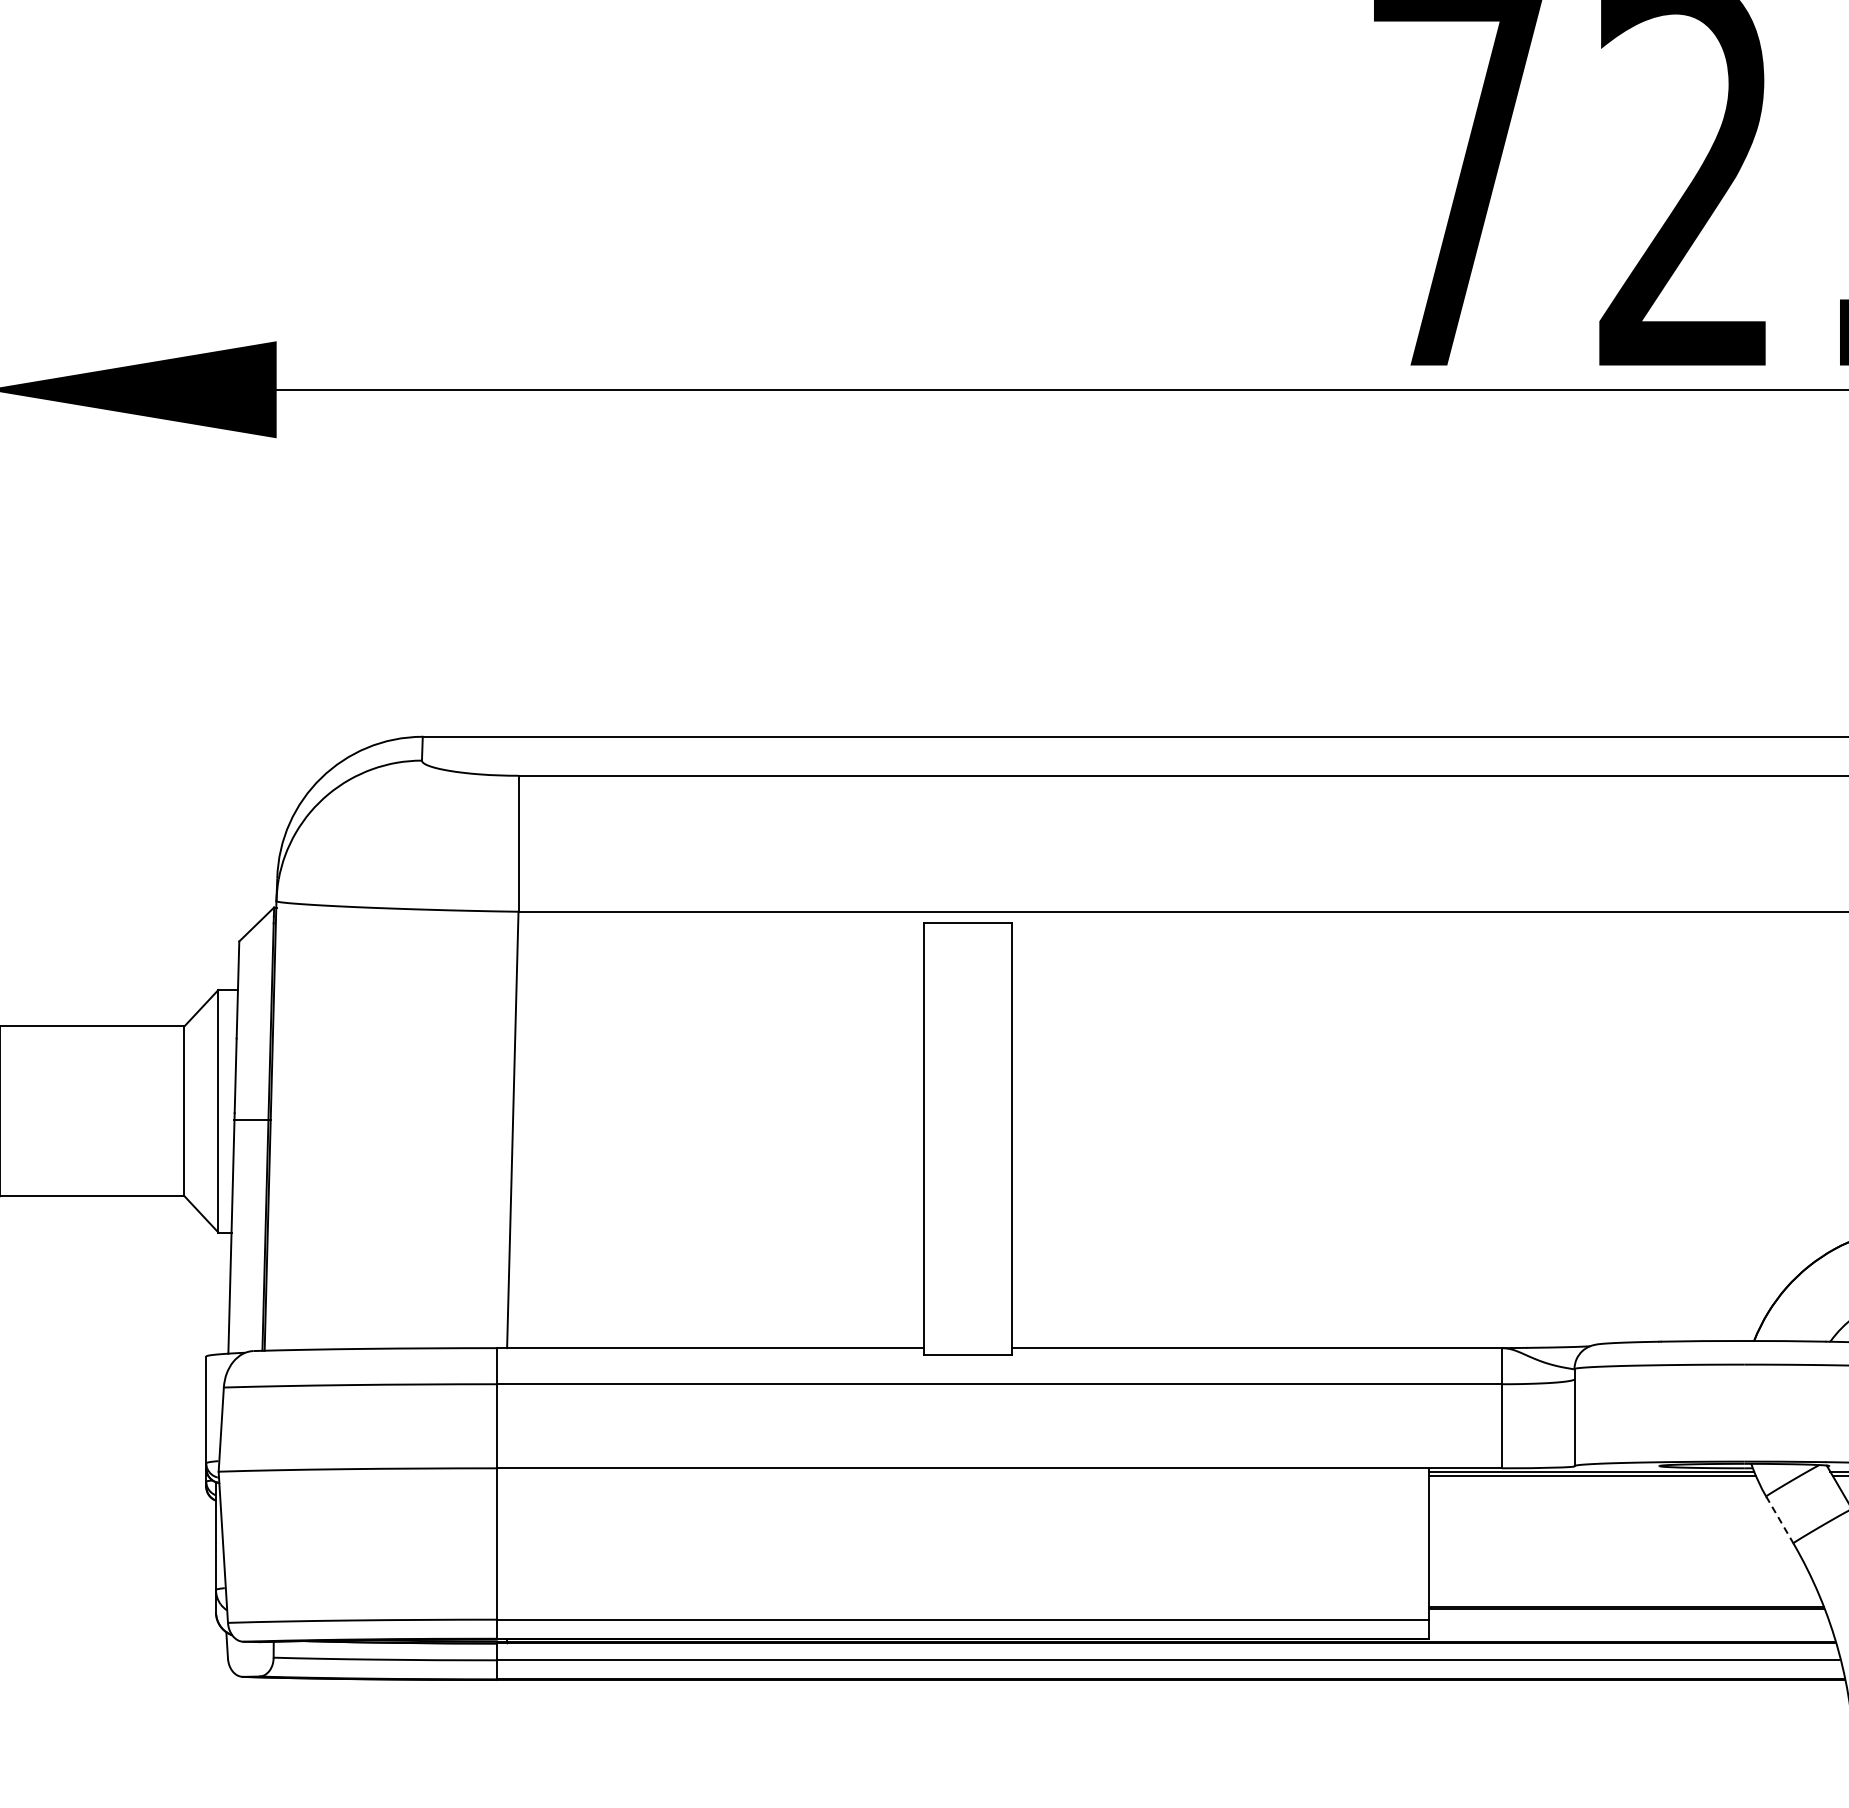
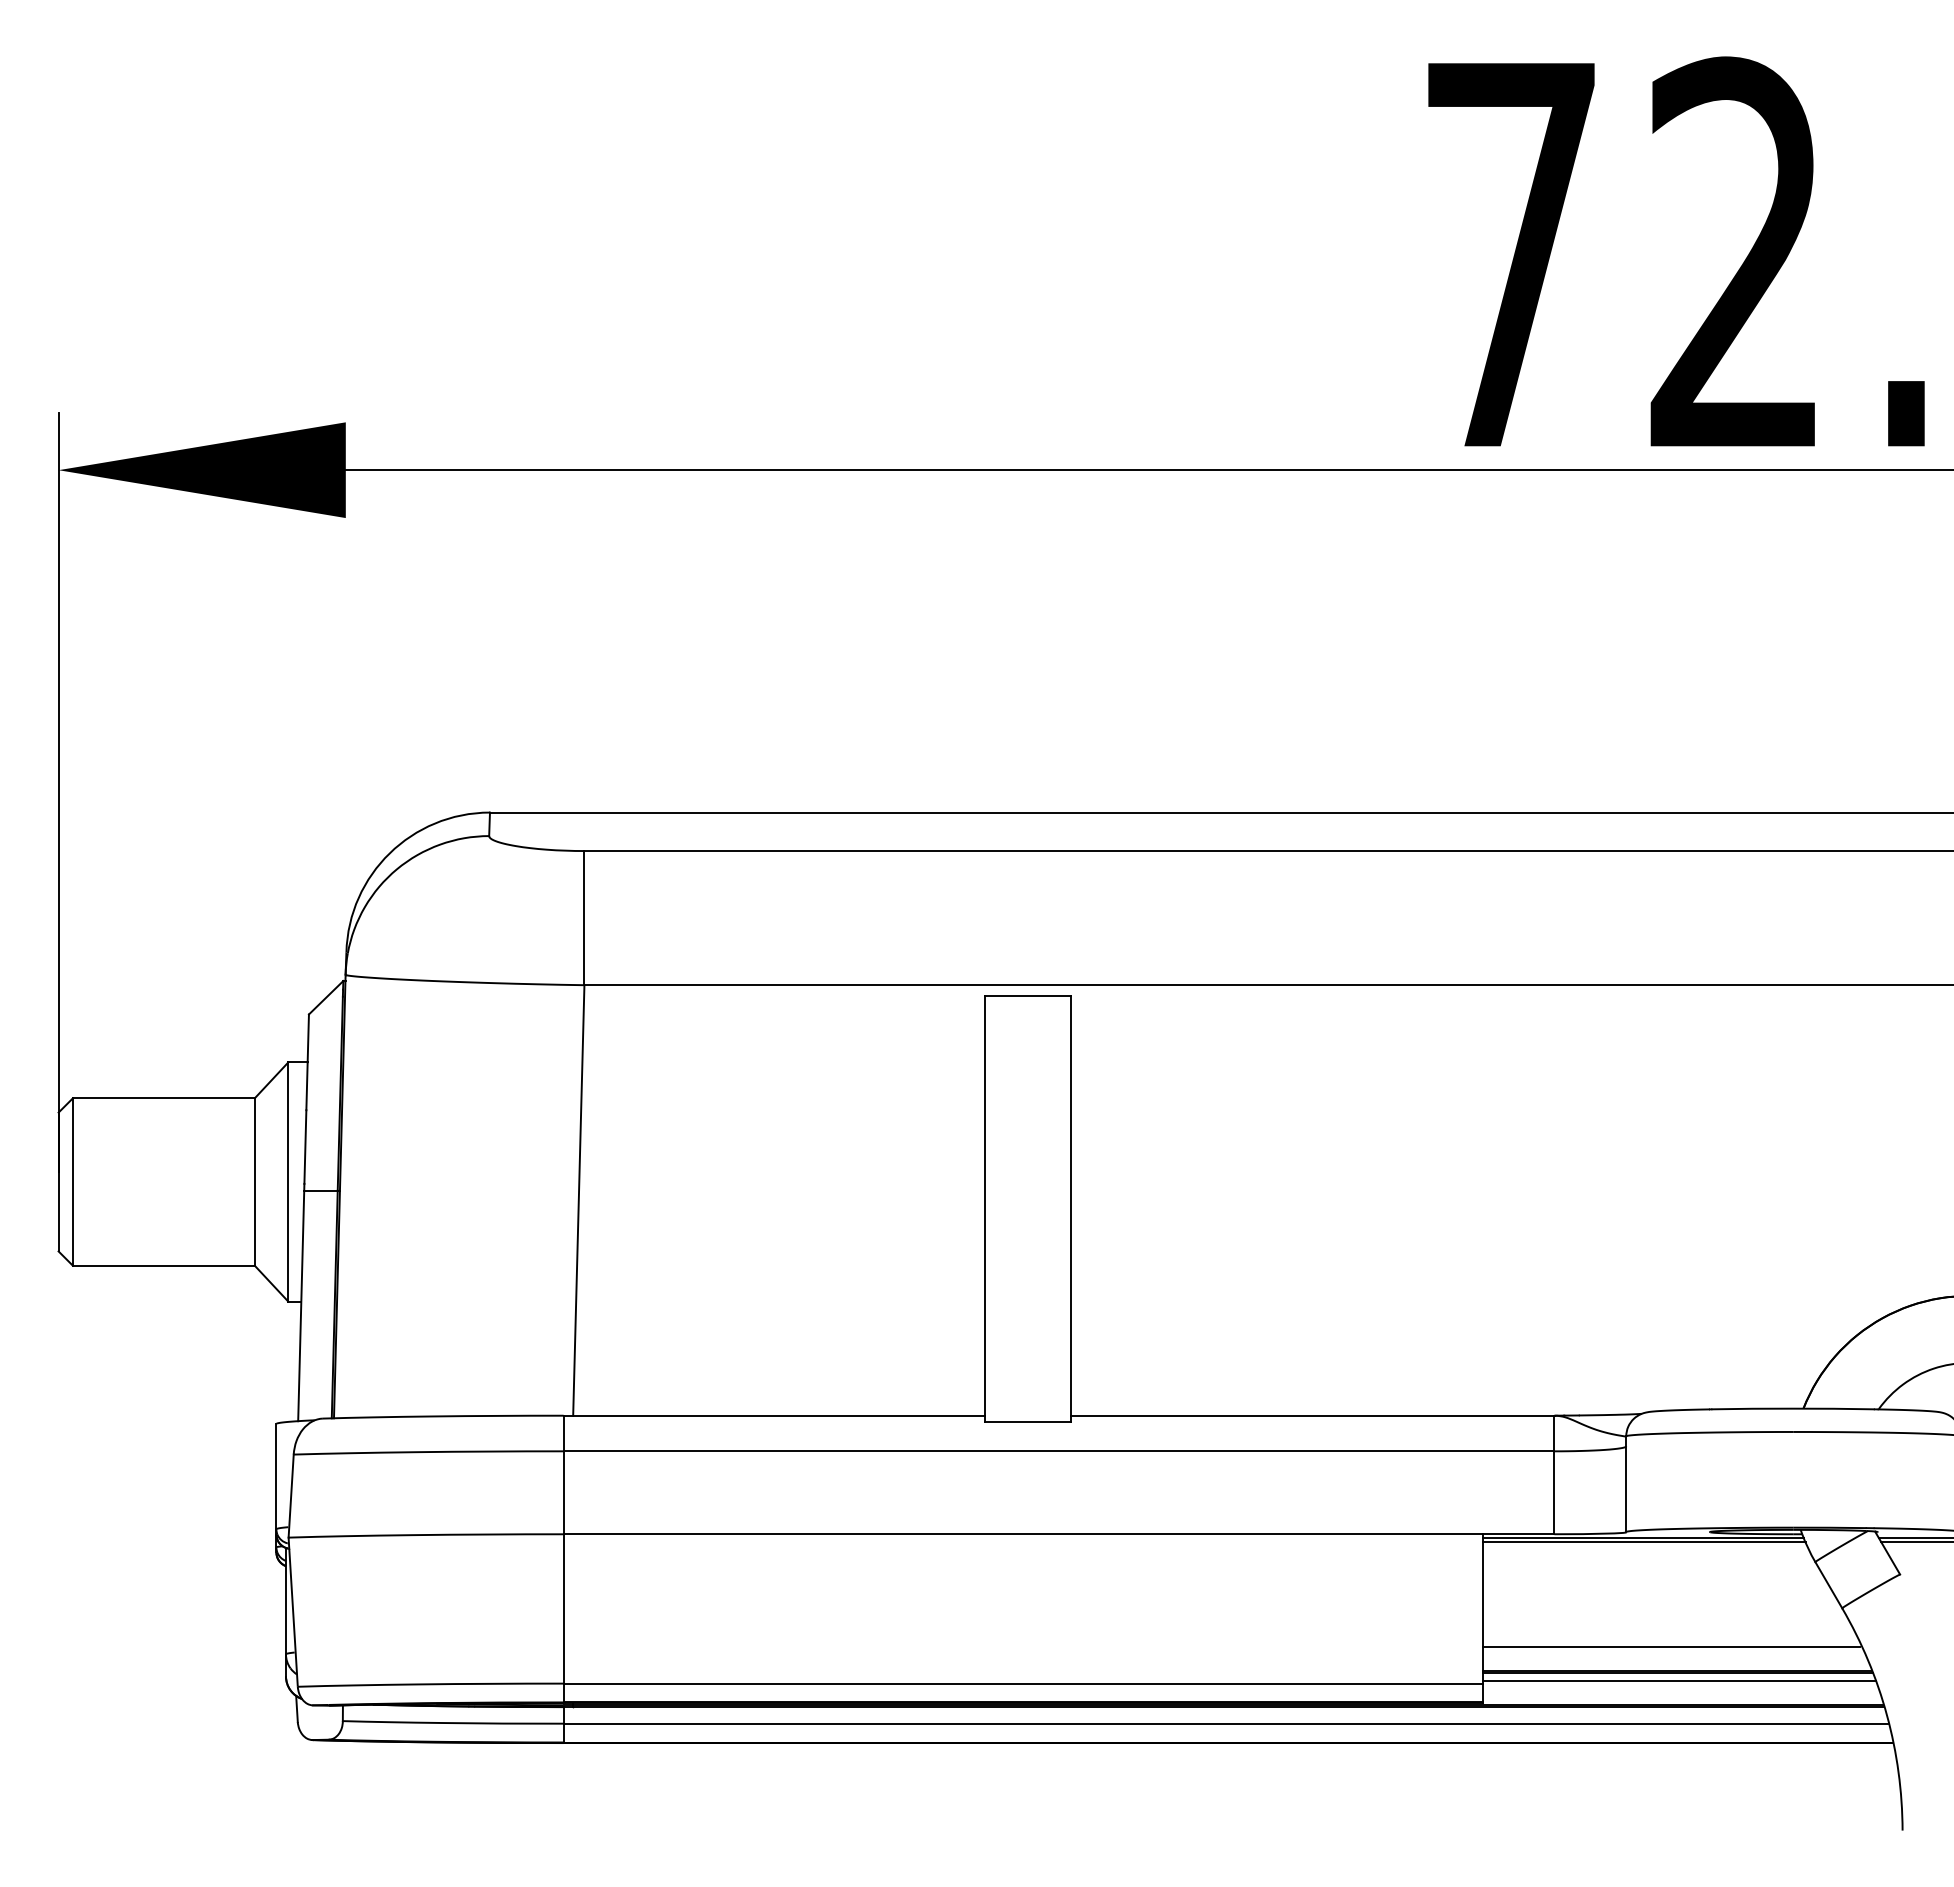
line: (1779, 1520) -> (1828, 1585), dashed -> solid
line: (1620, 1582) -> (1671, 1646), added
line: (1627, 1616) -> (1678, 1680), added

